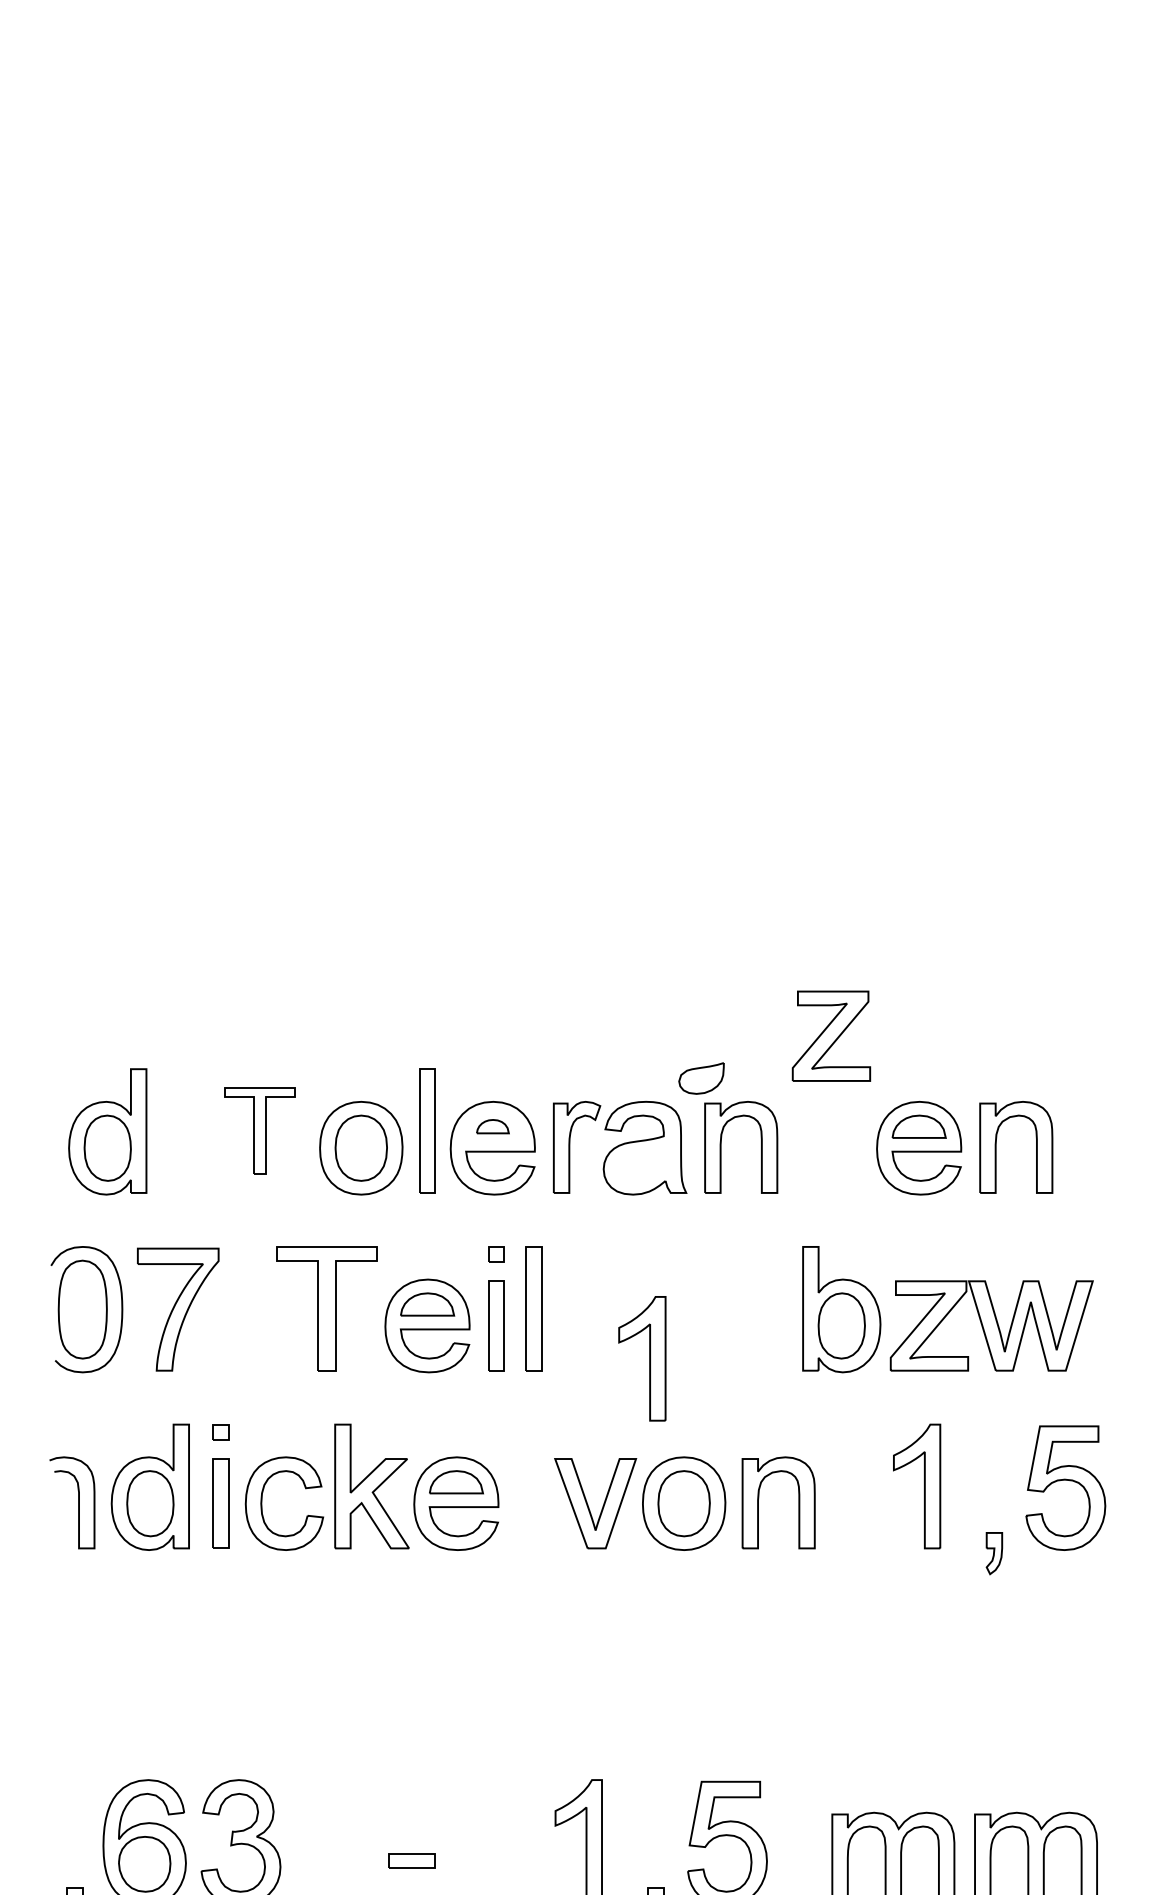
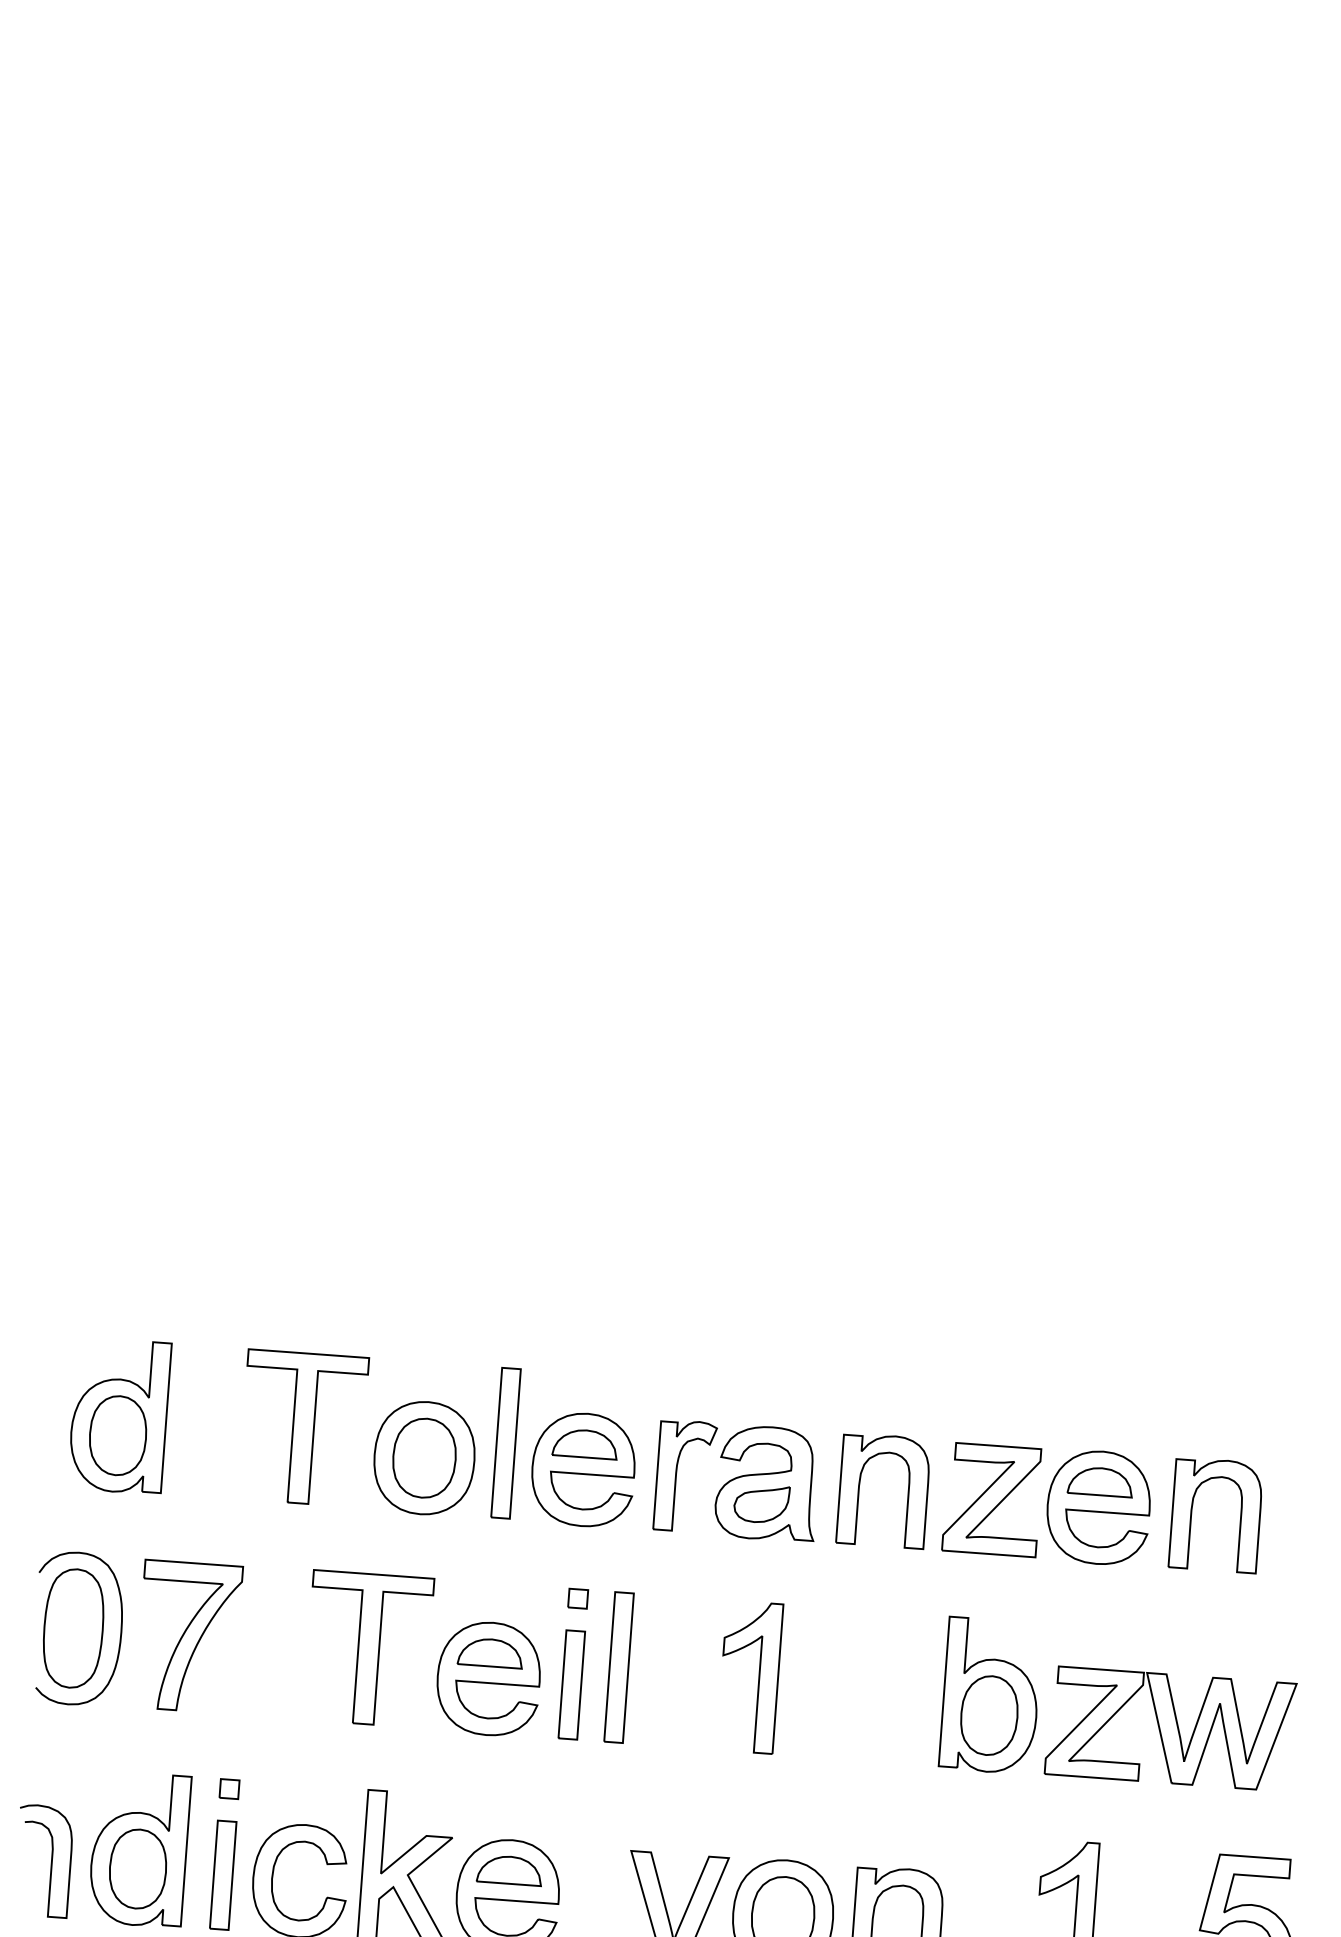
part: (831, 1035) -> (992, 1499), moved
part: (701, 1078) -> (761, 1503), moved
part: (492, 1126) -> (584, 1443), size x1.67
part: (259, 1130) -> (303, 1427), size x1.43
part: (649, 1358) -> (758, 1677), moved

